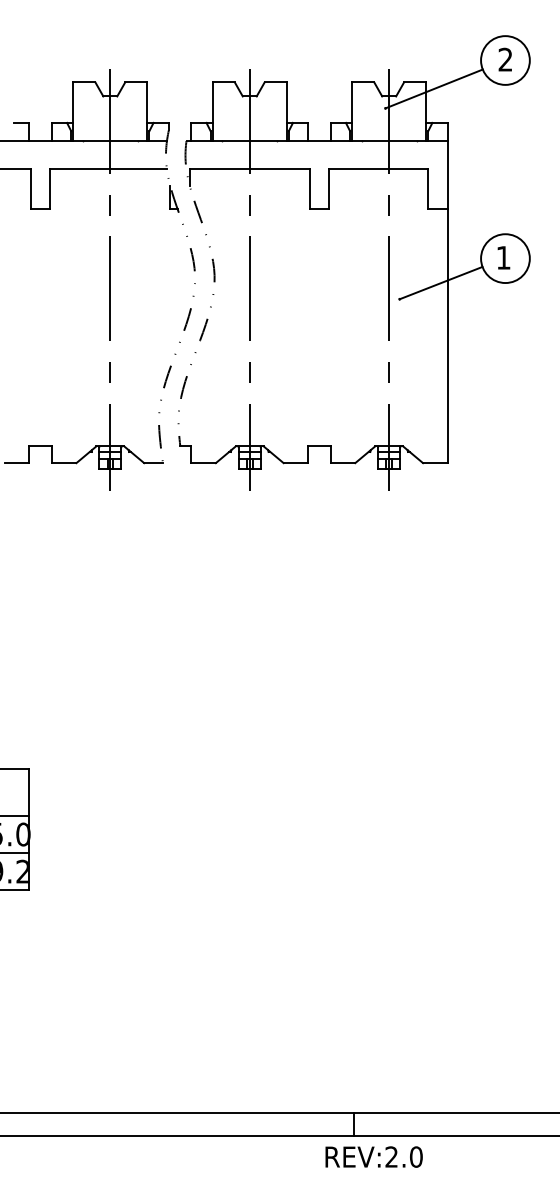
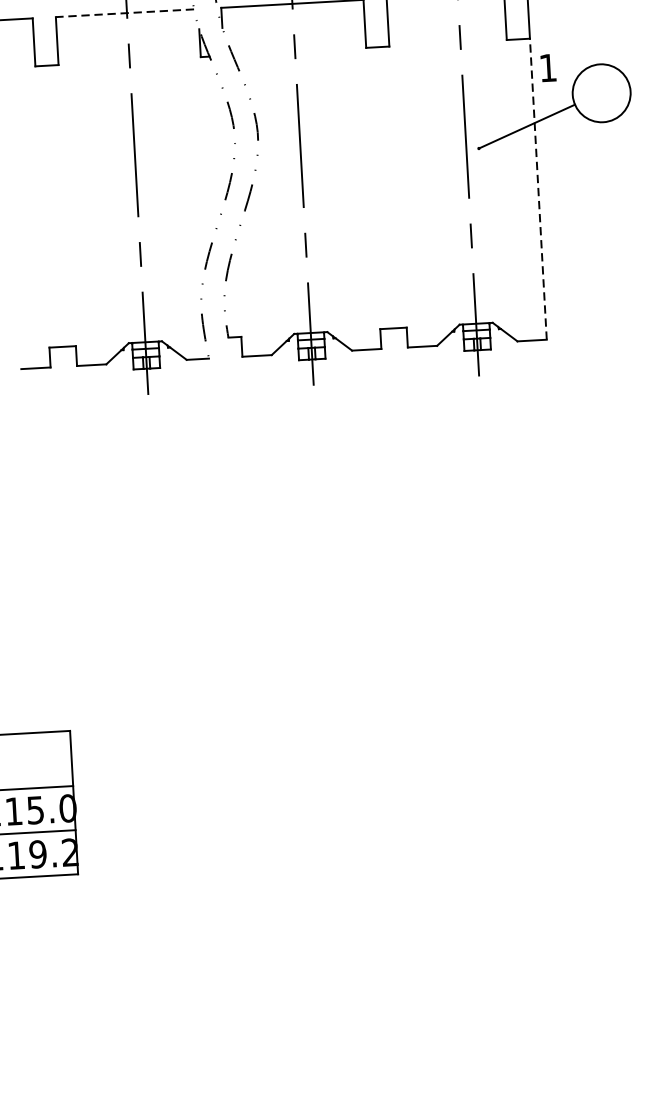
line: (108, 168) -> (124, 12), solid -> dashed
text: (503, 257) -> (547, 67), moved
line: (447, 336) -> (538, 189), solid -> dashed

